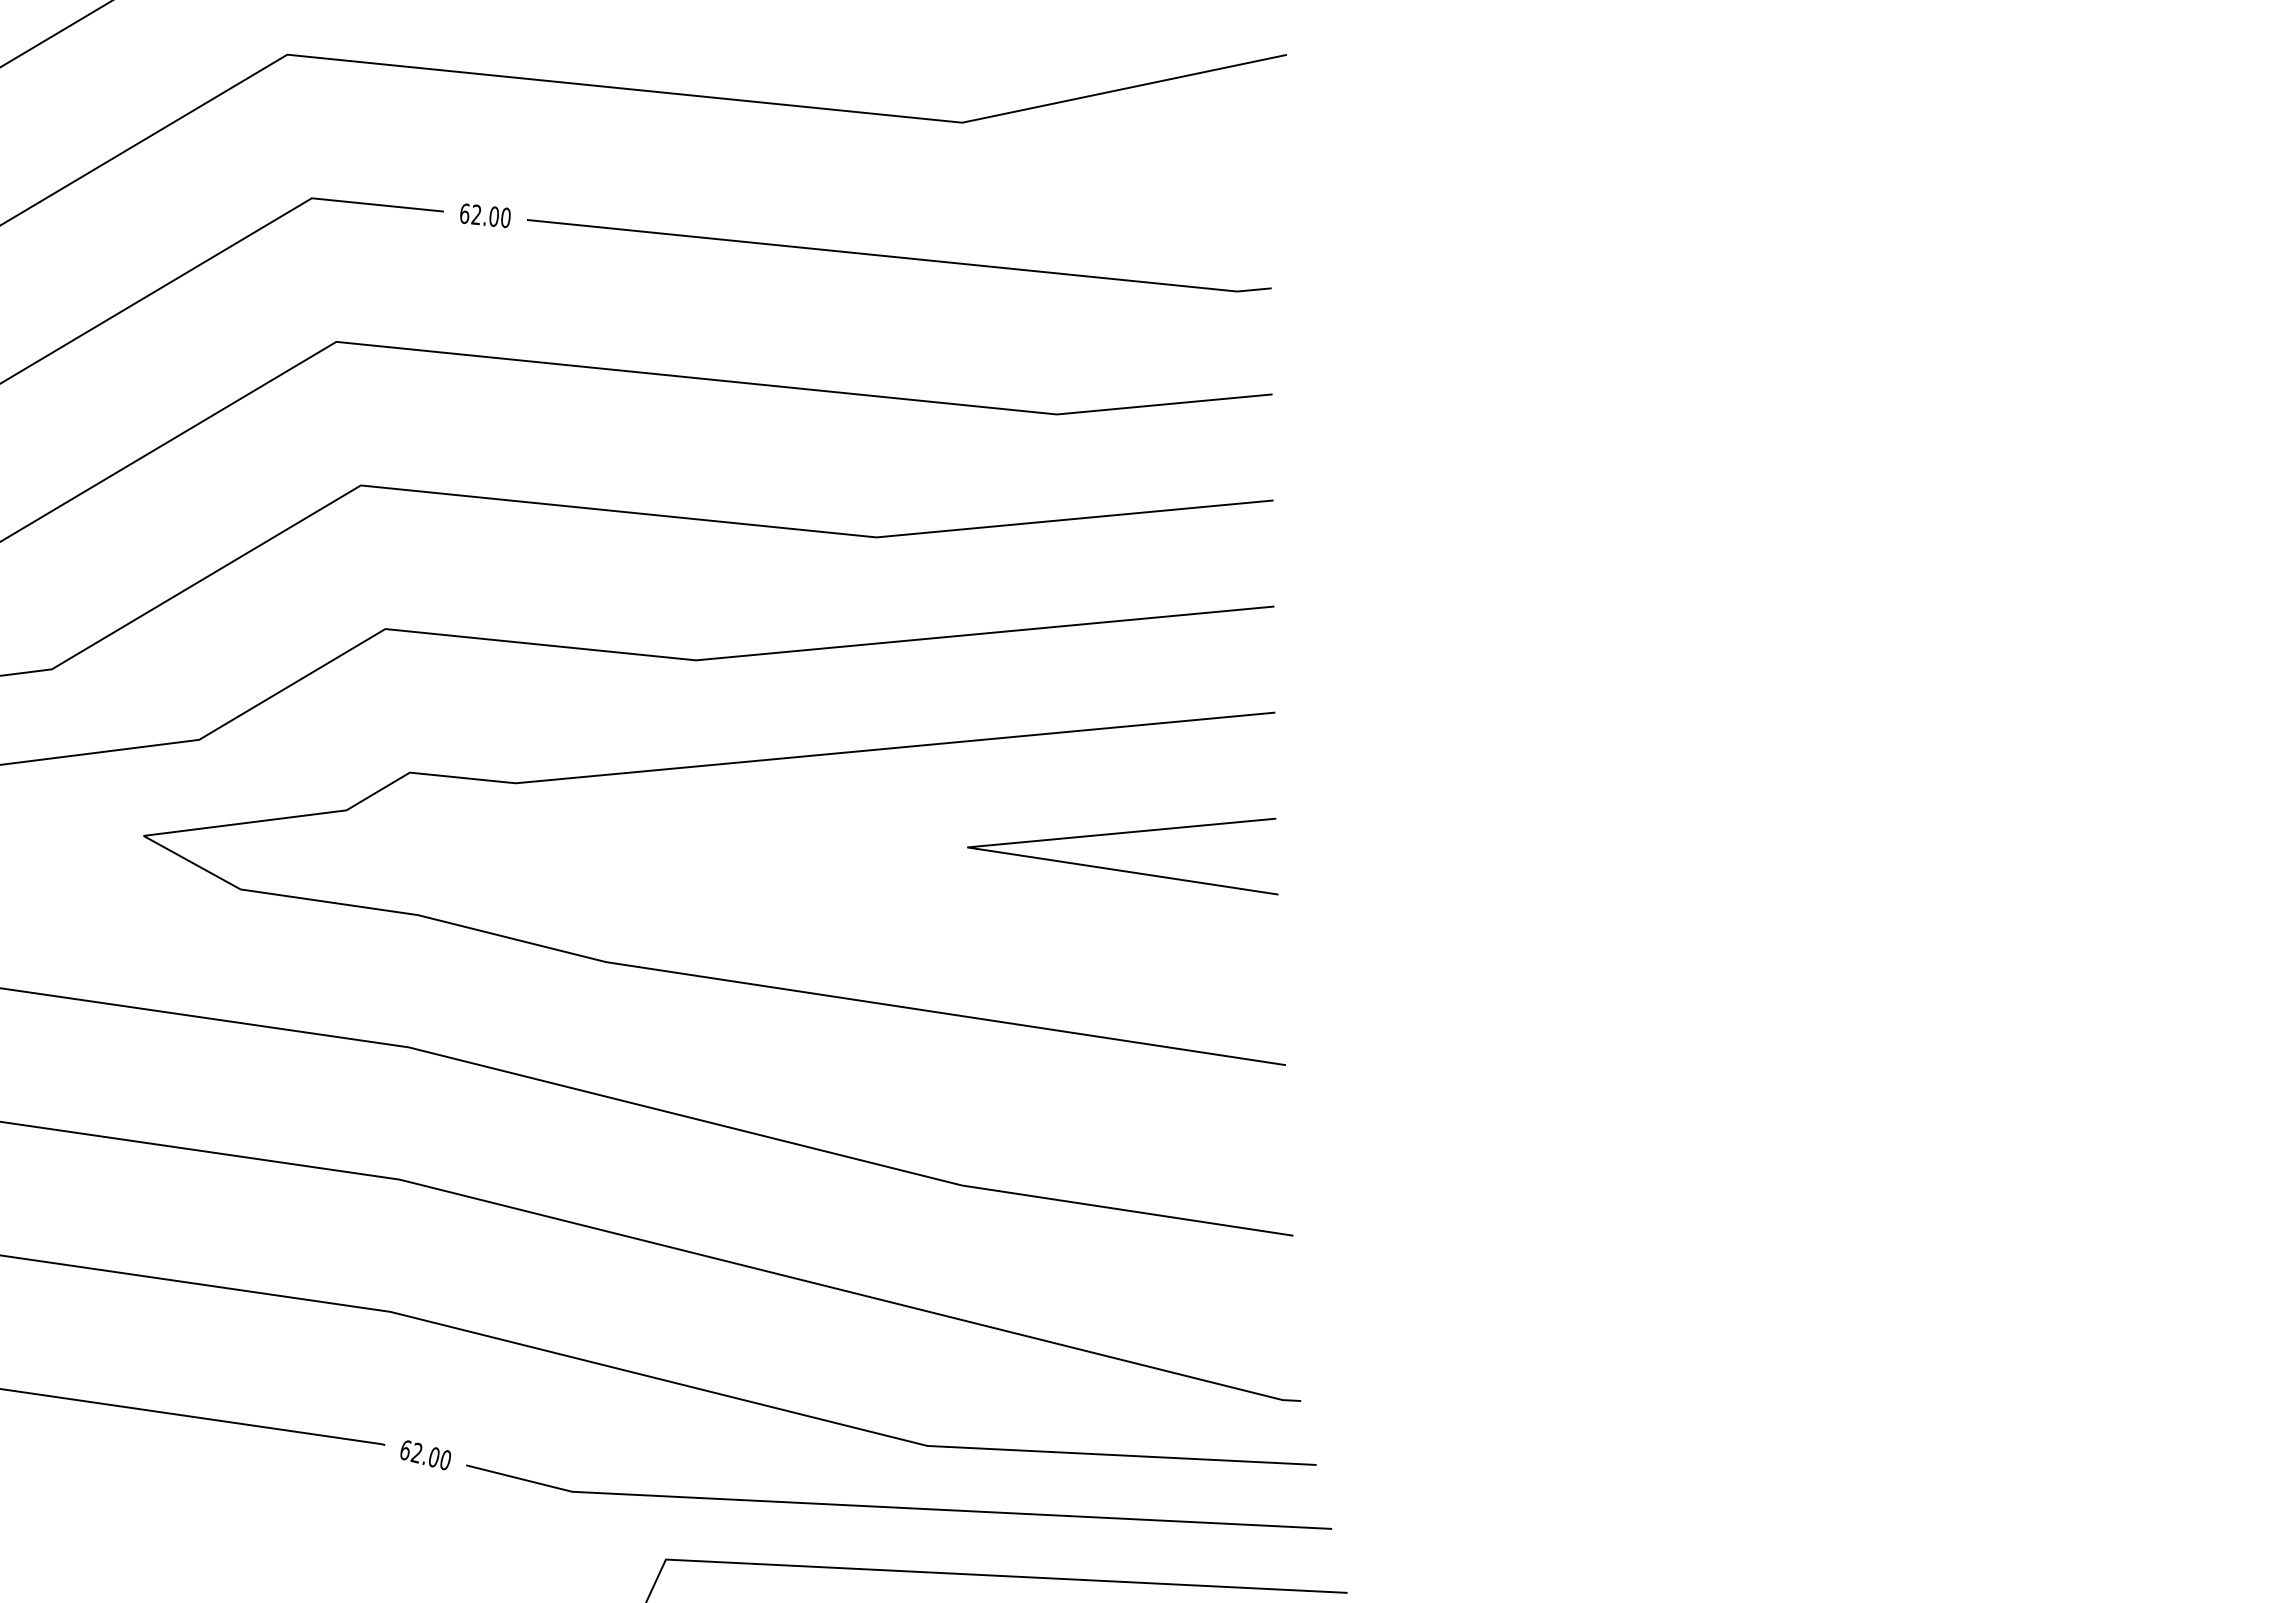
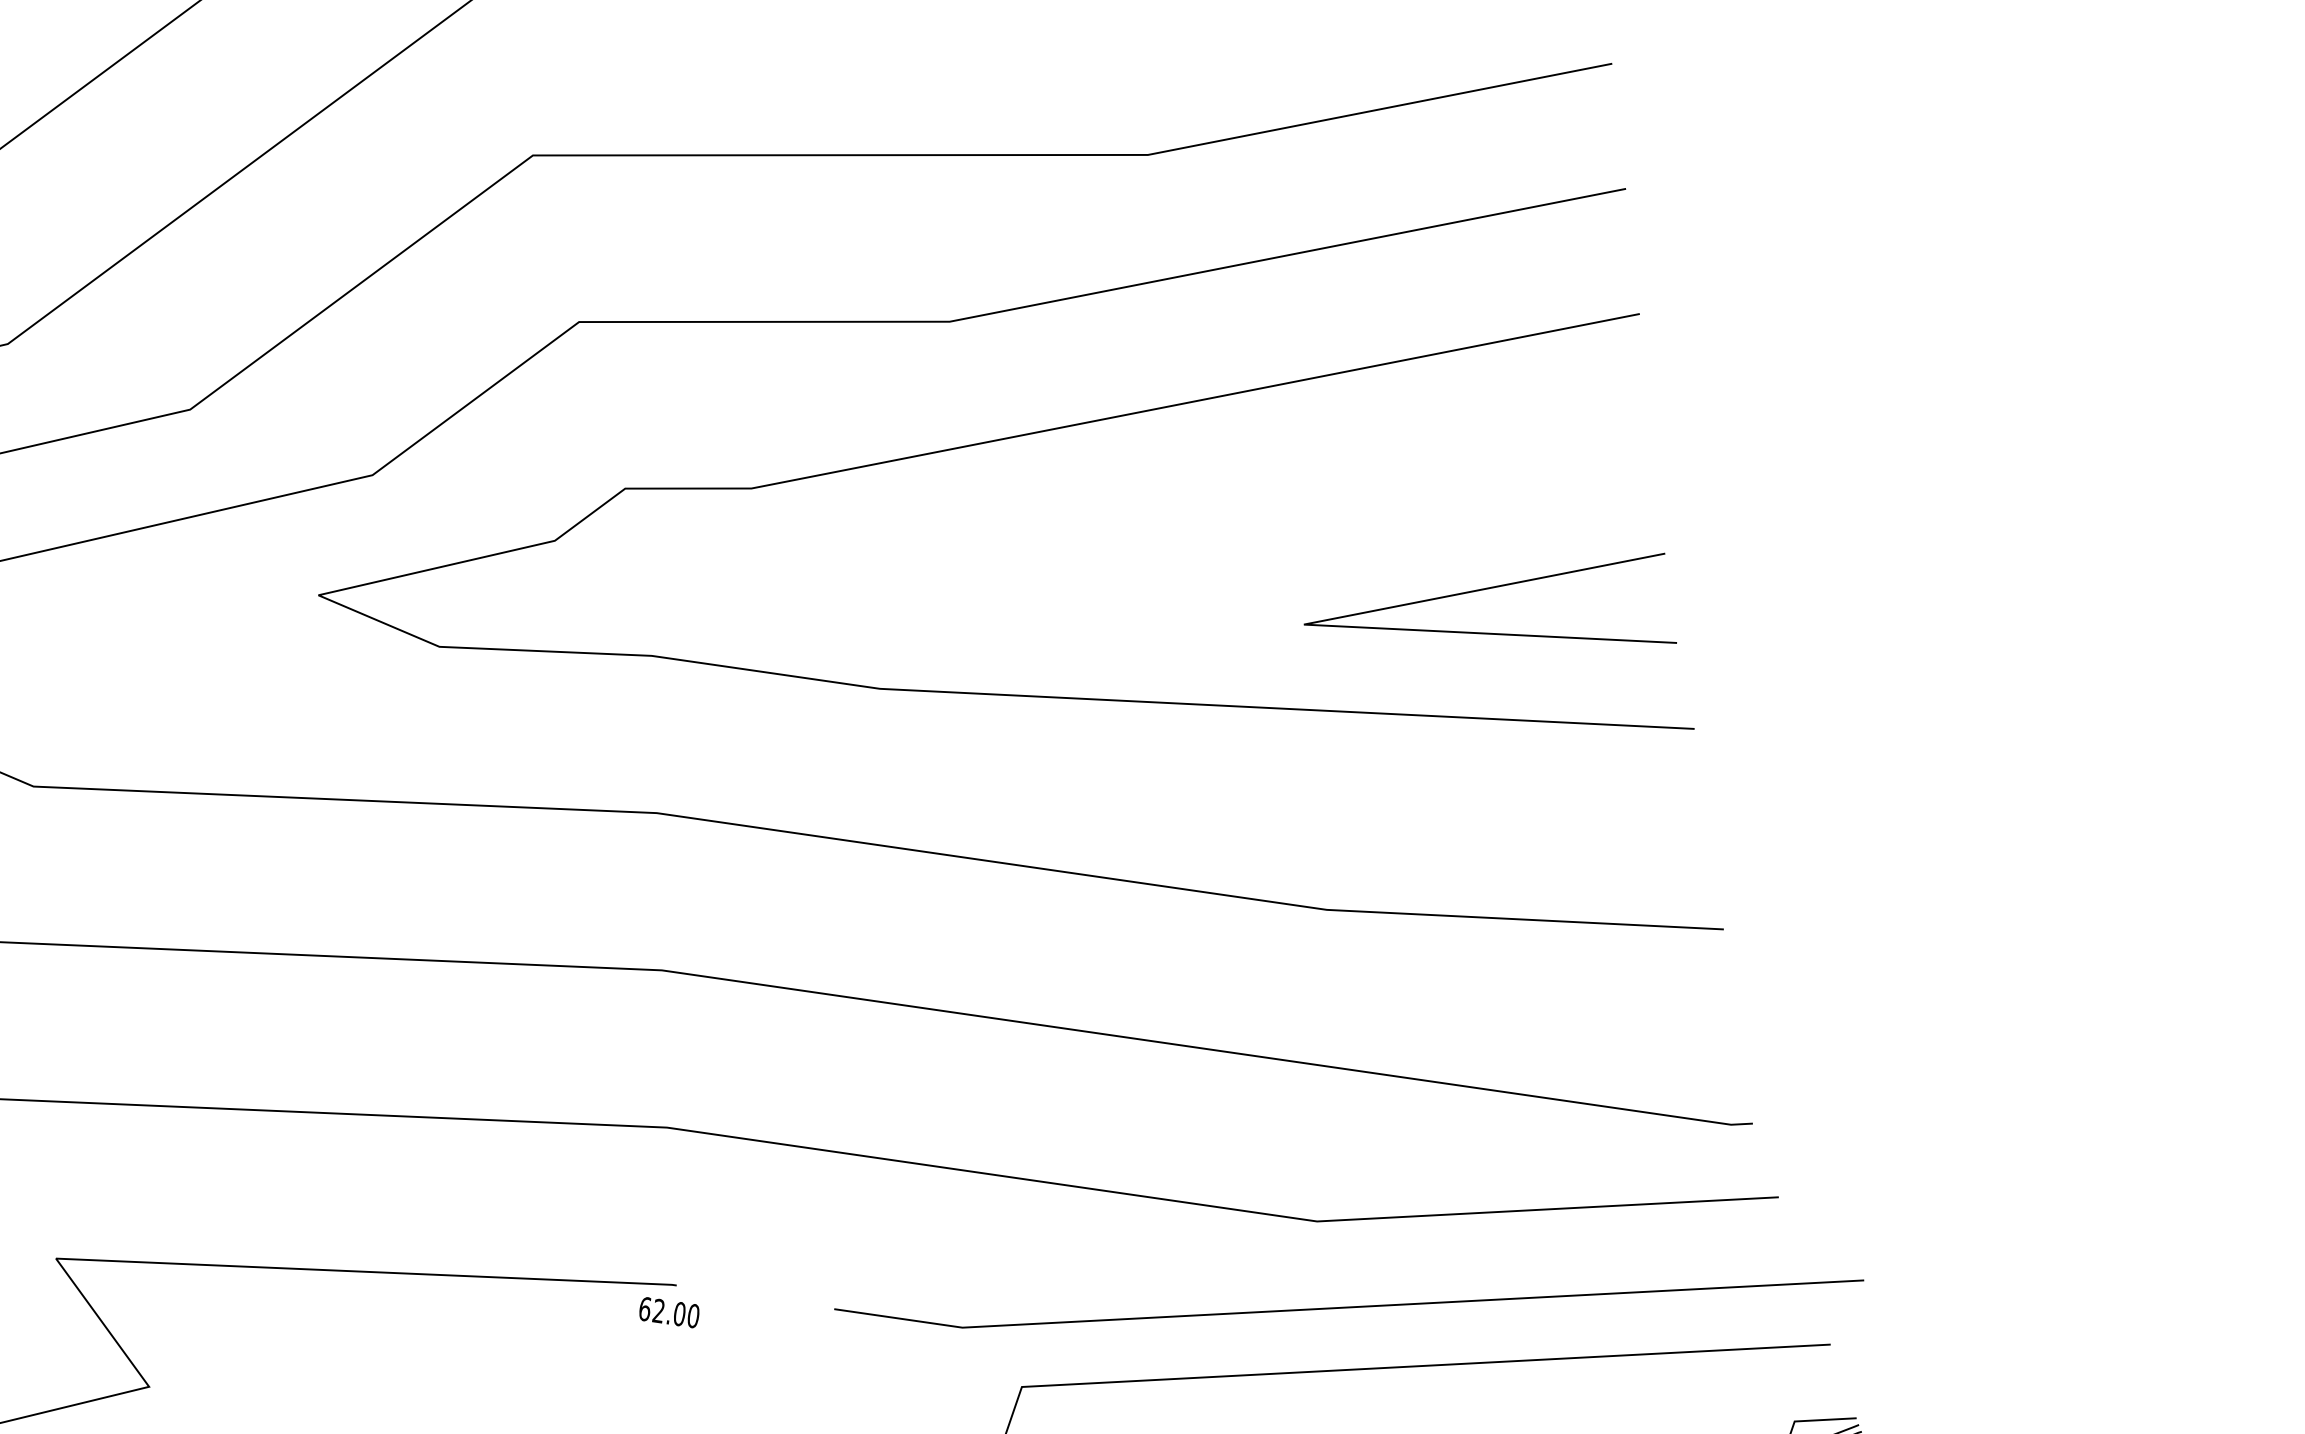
line: (1121, 869) -> (1488, 632), moved
text: (425, 1455) -> (669, 1313), moved
line: (899, 1506) -> (1350, 1305), moved

